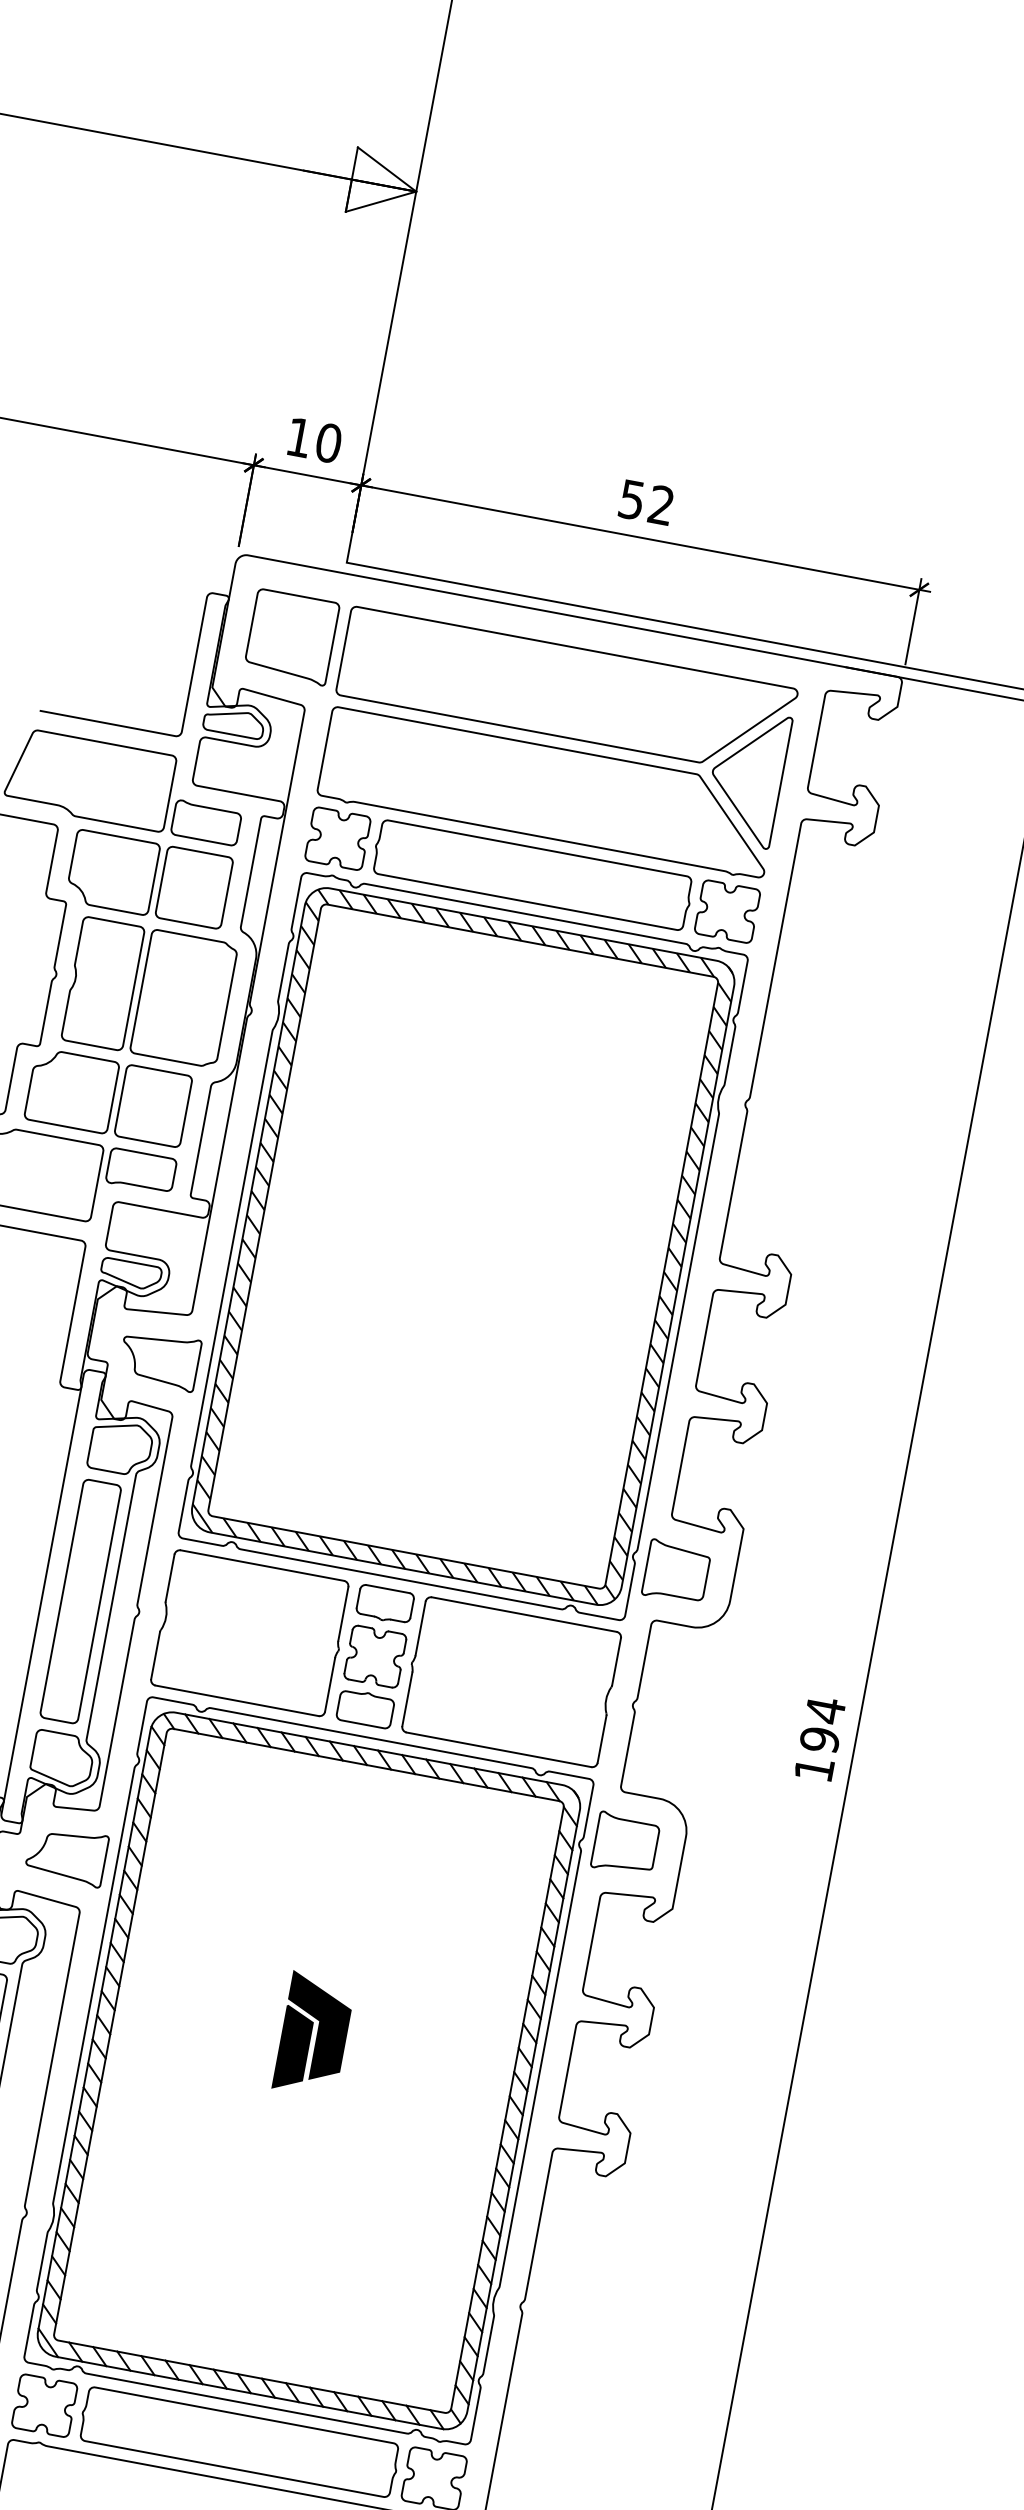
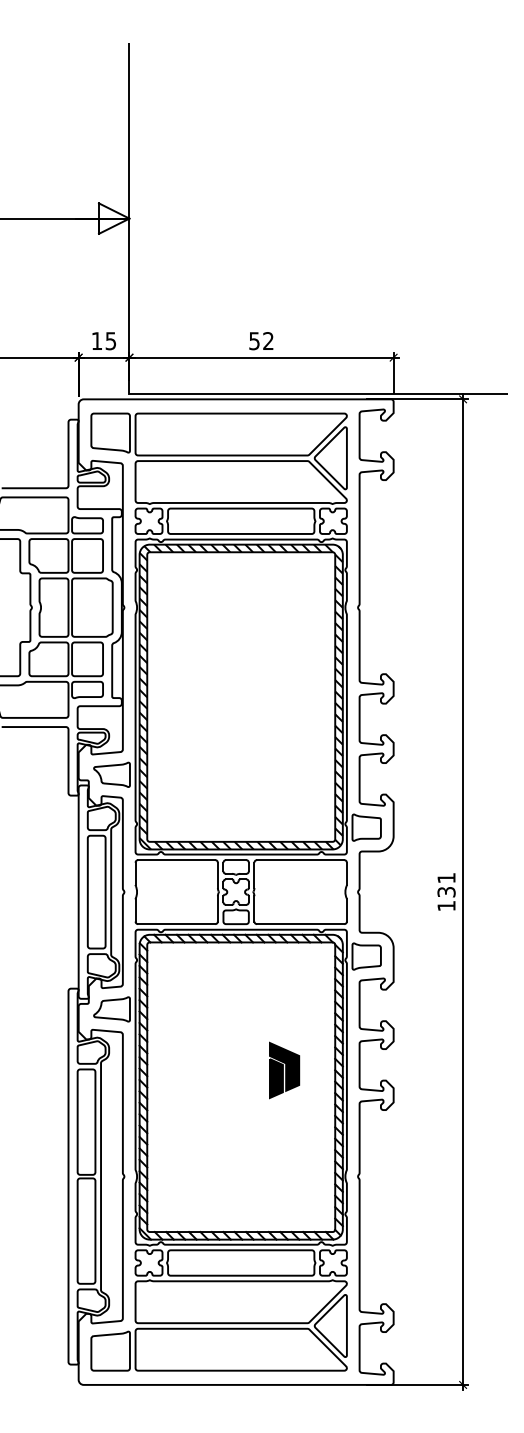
text: (327, 443) -> (110, 341), 10 -> 15
text: (822, 1723) -> (446, 884), 194 -> 131
part: (314, 2035) -> (284, 1070), moved

